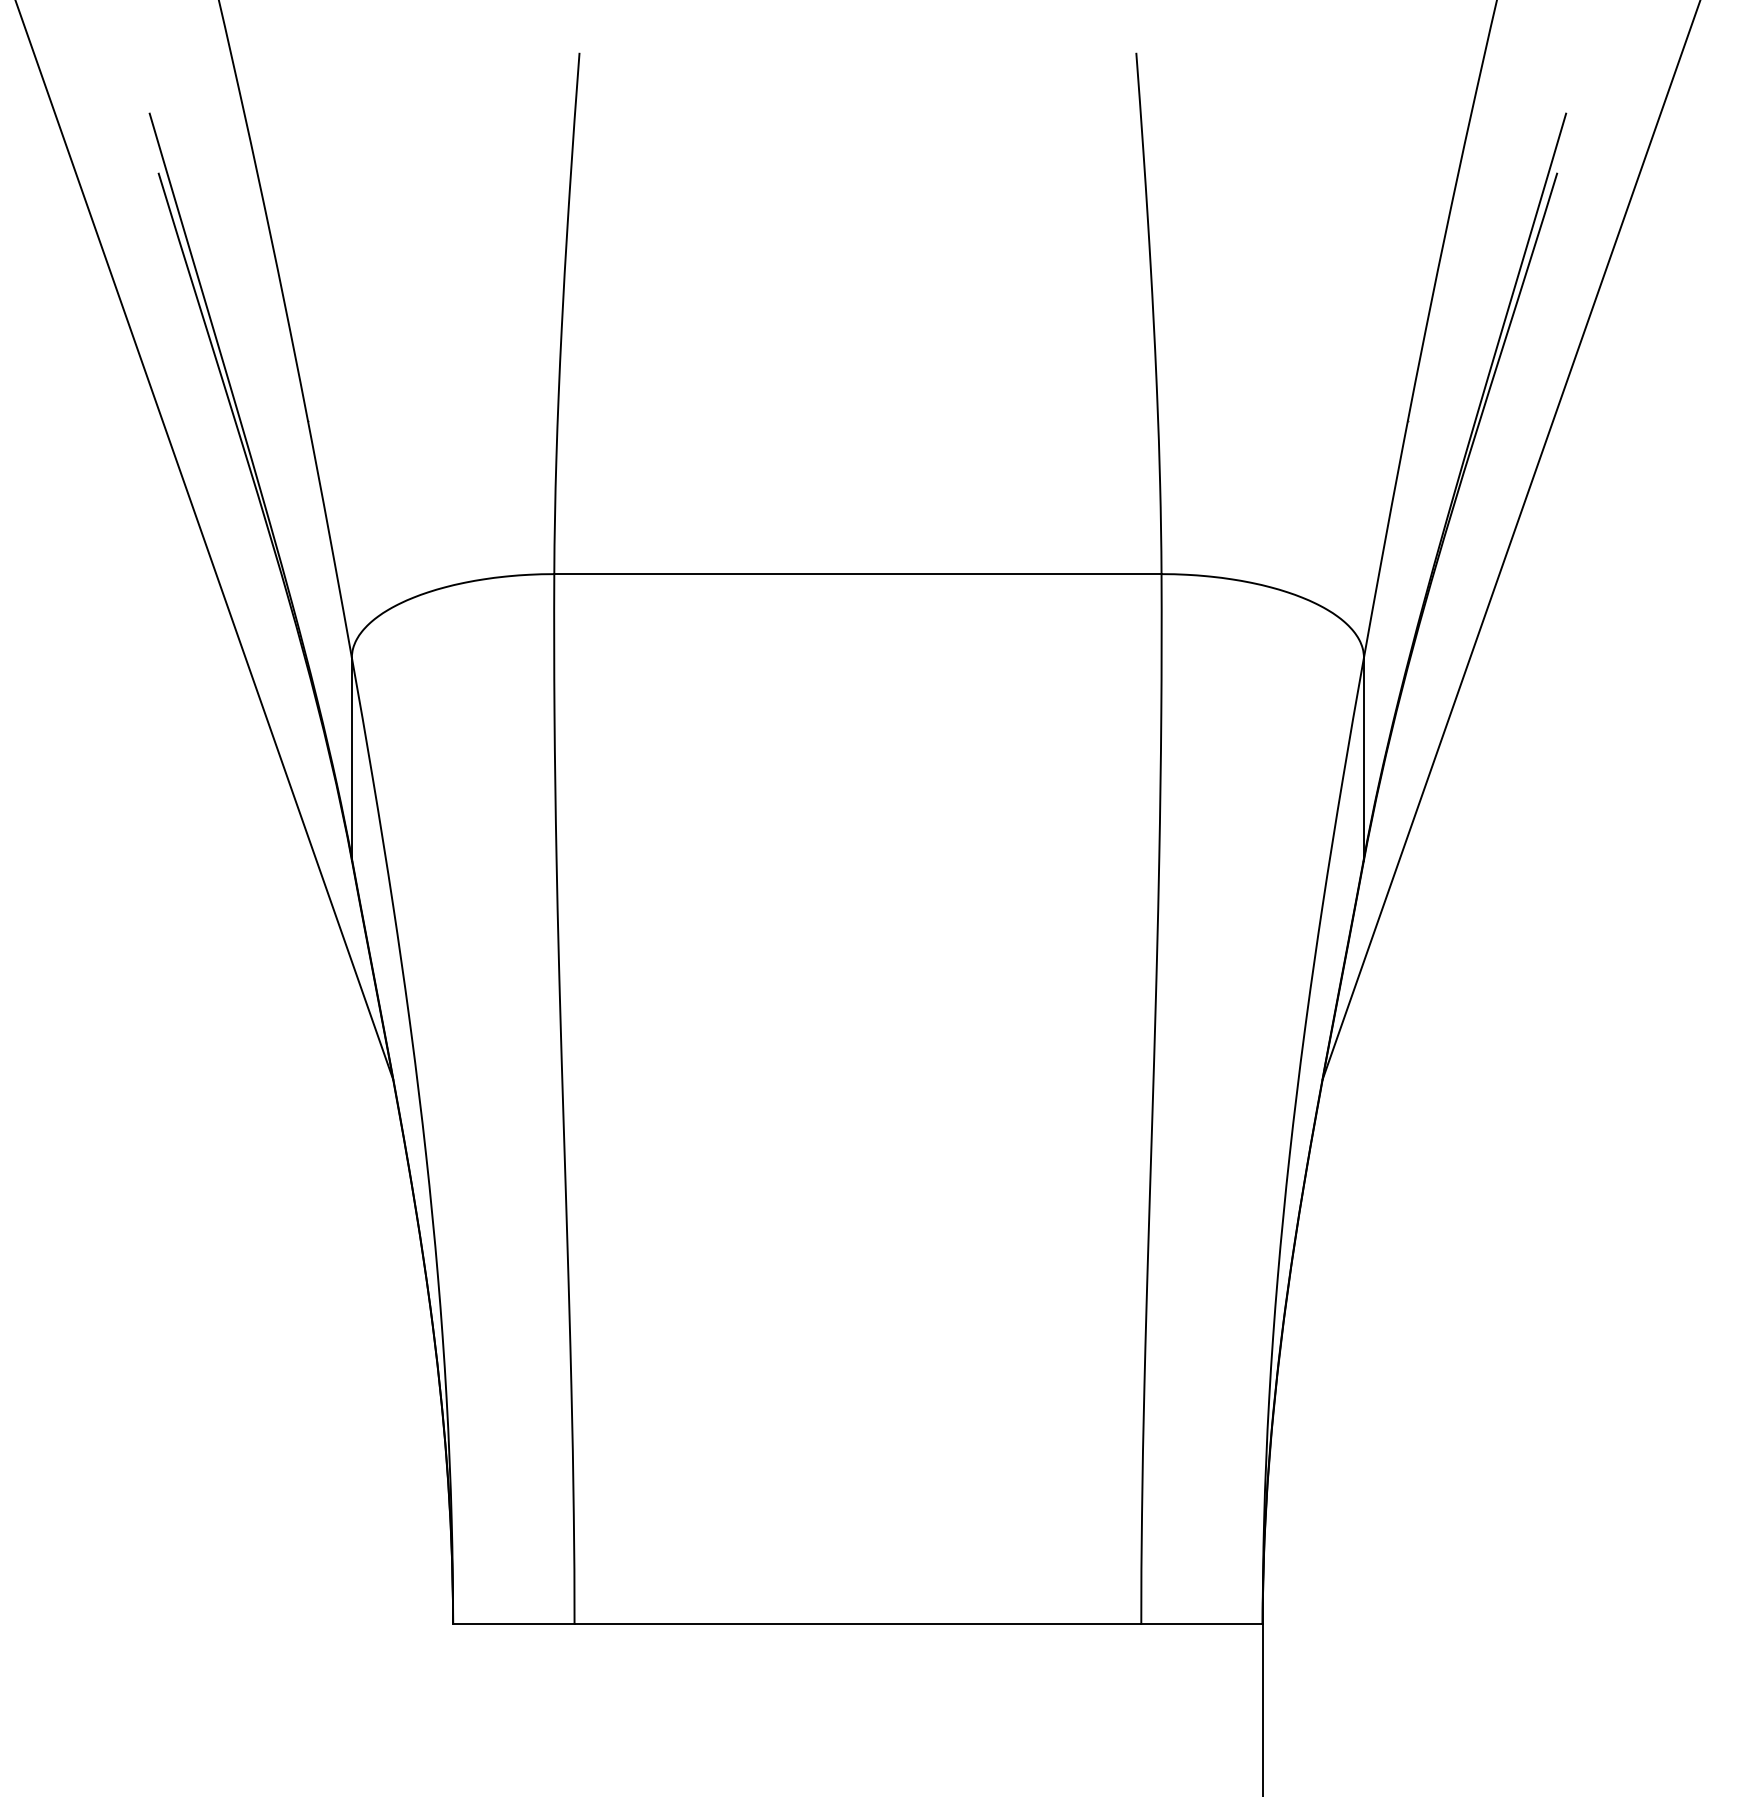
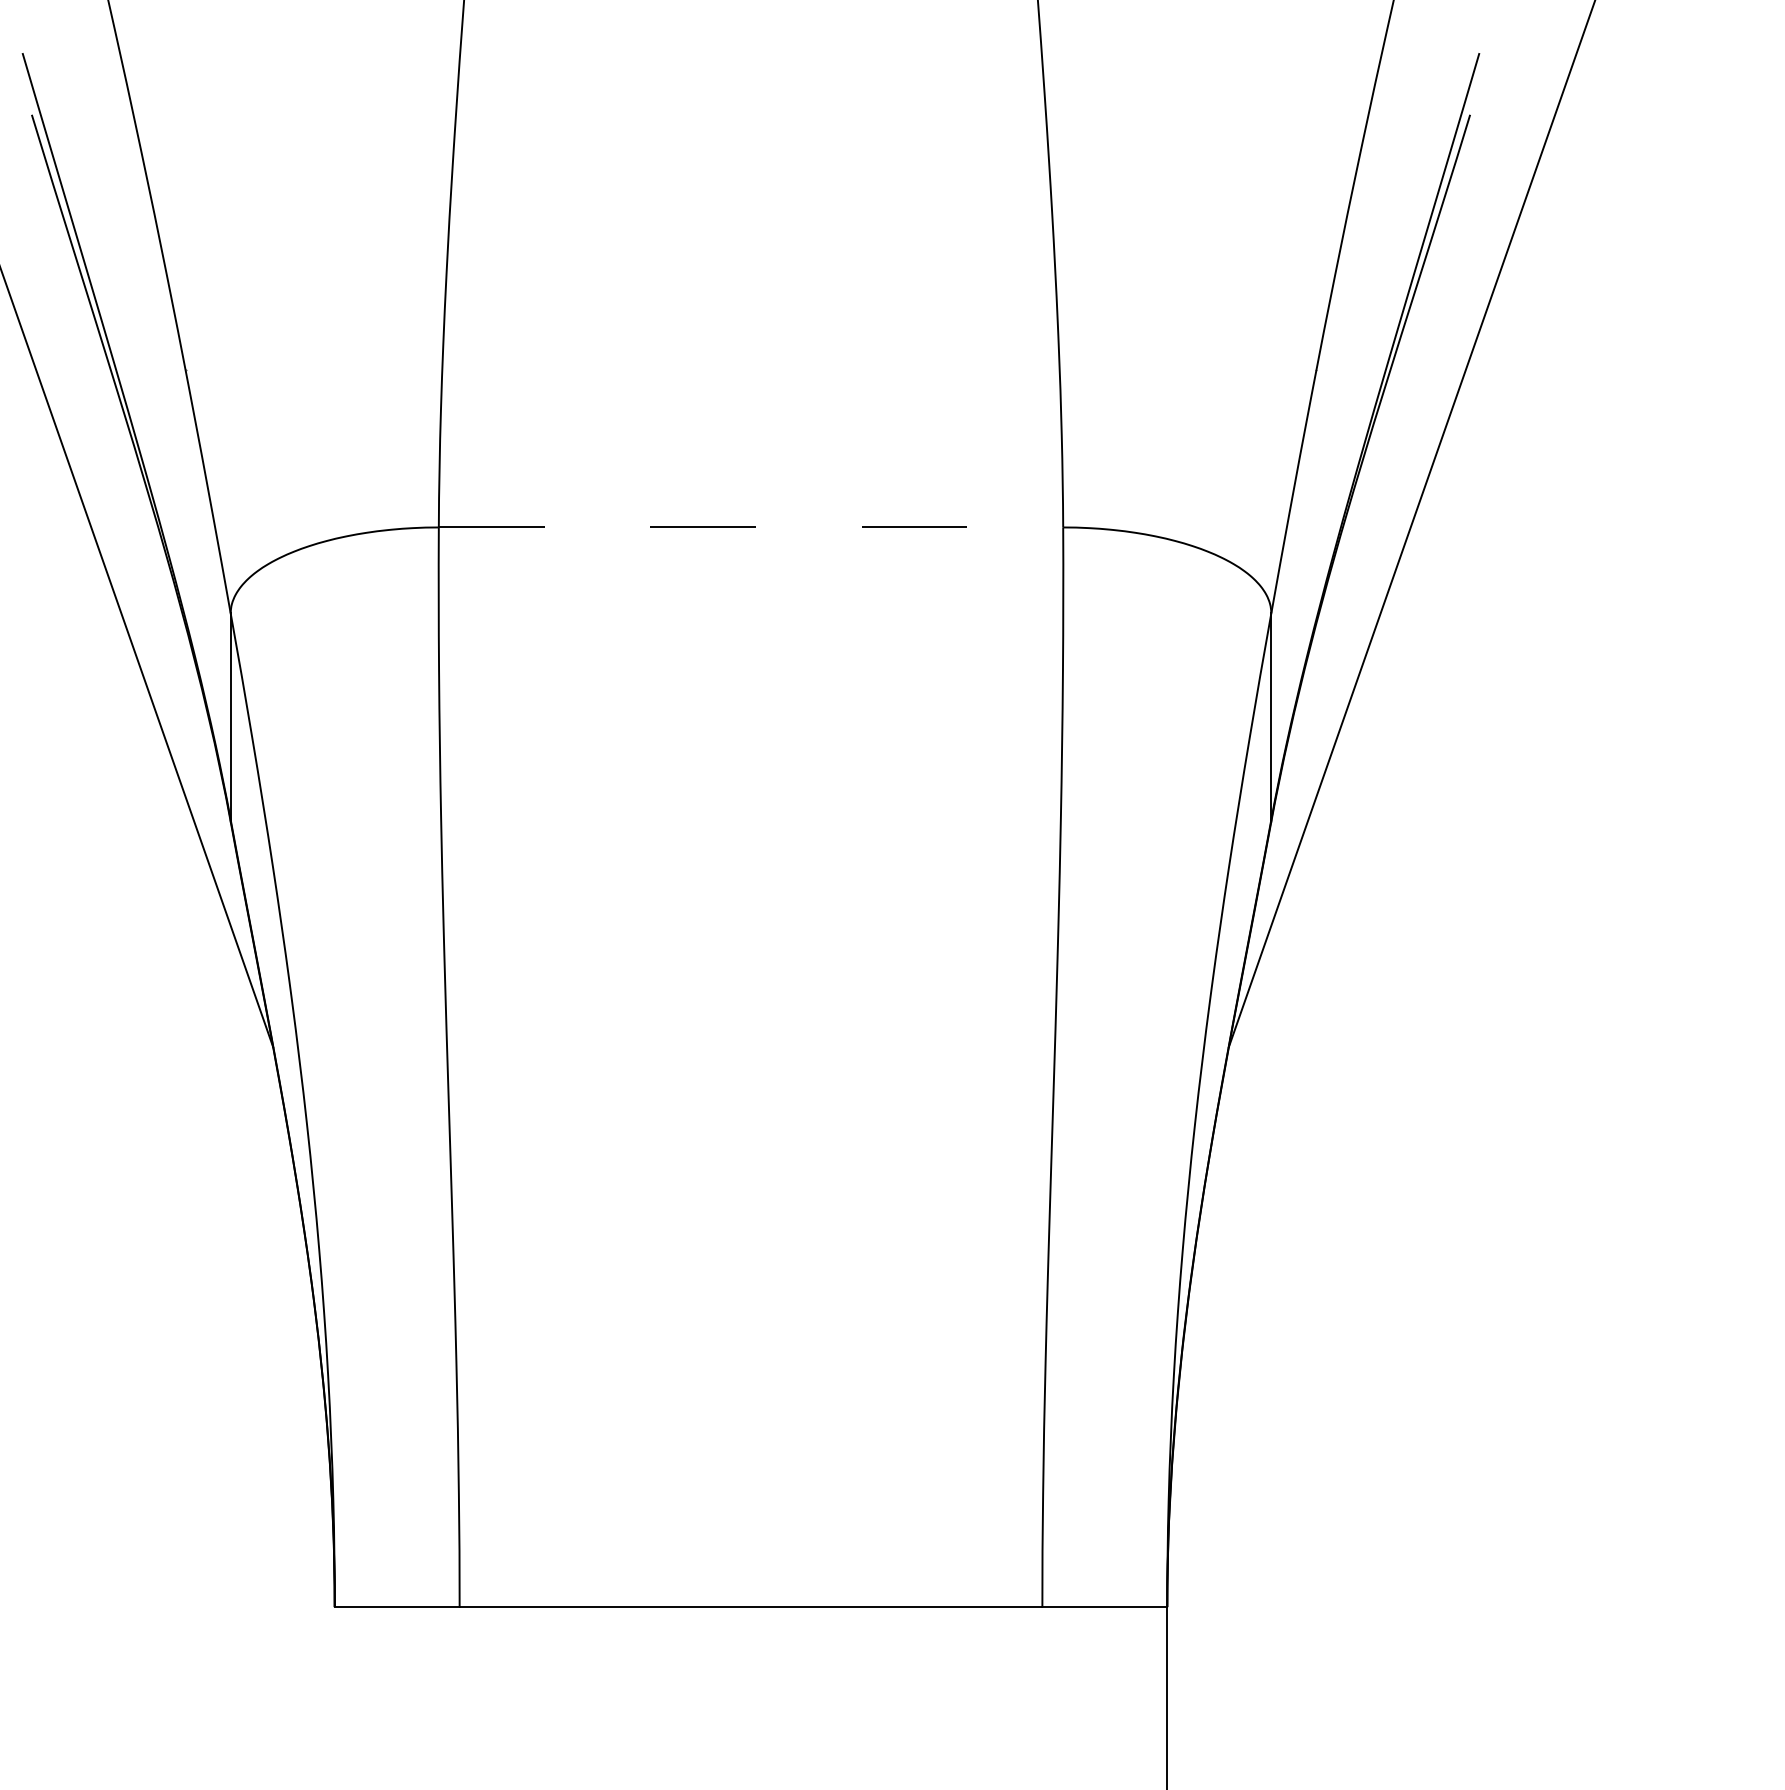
line: (857, 574) -> (750, 527), solid -> dashed

